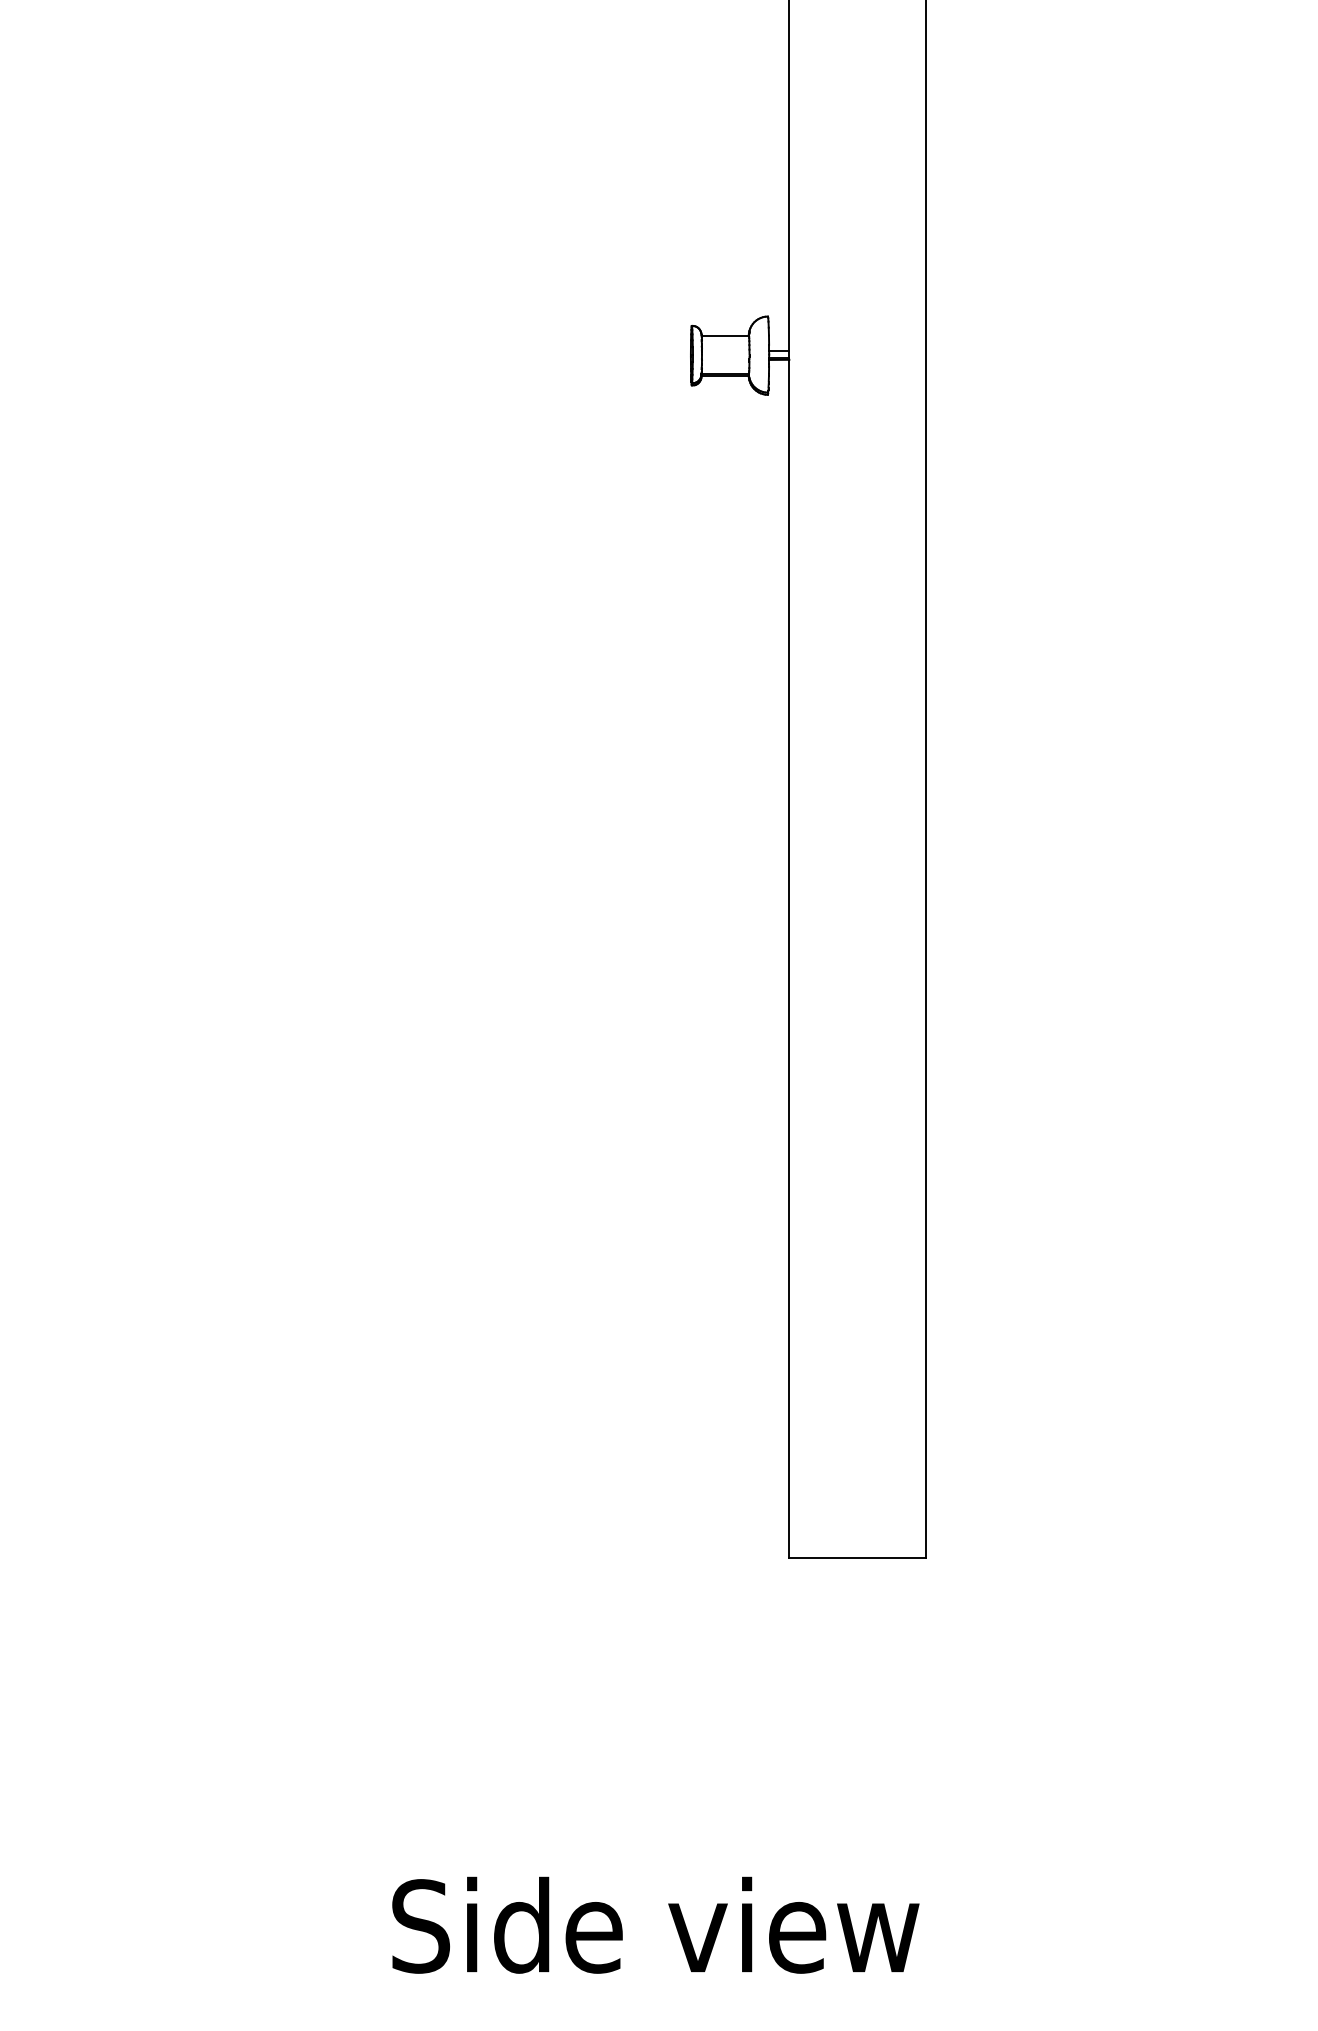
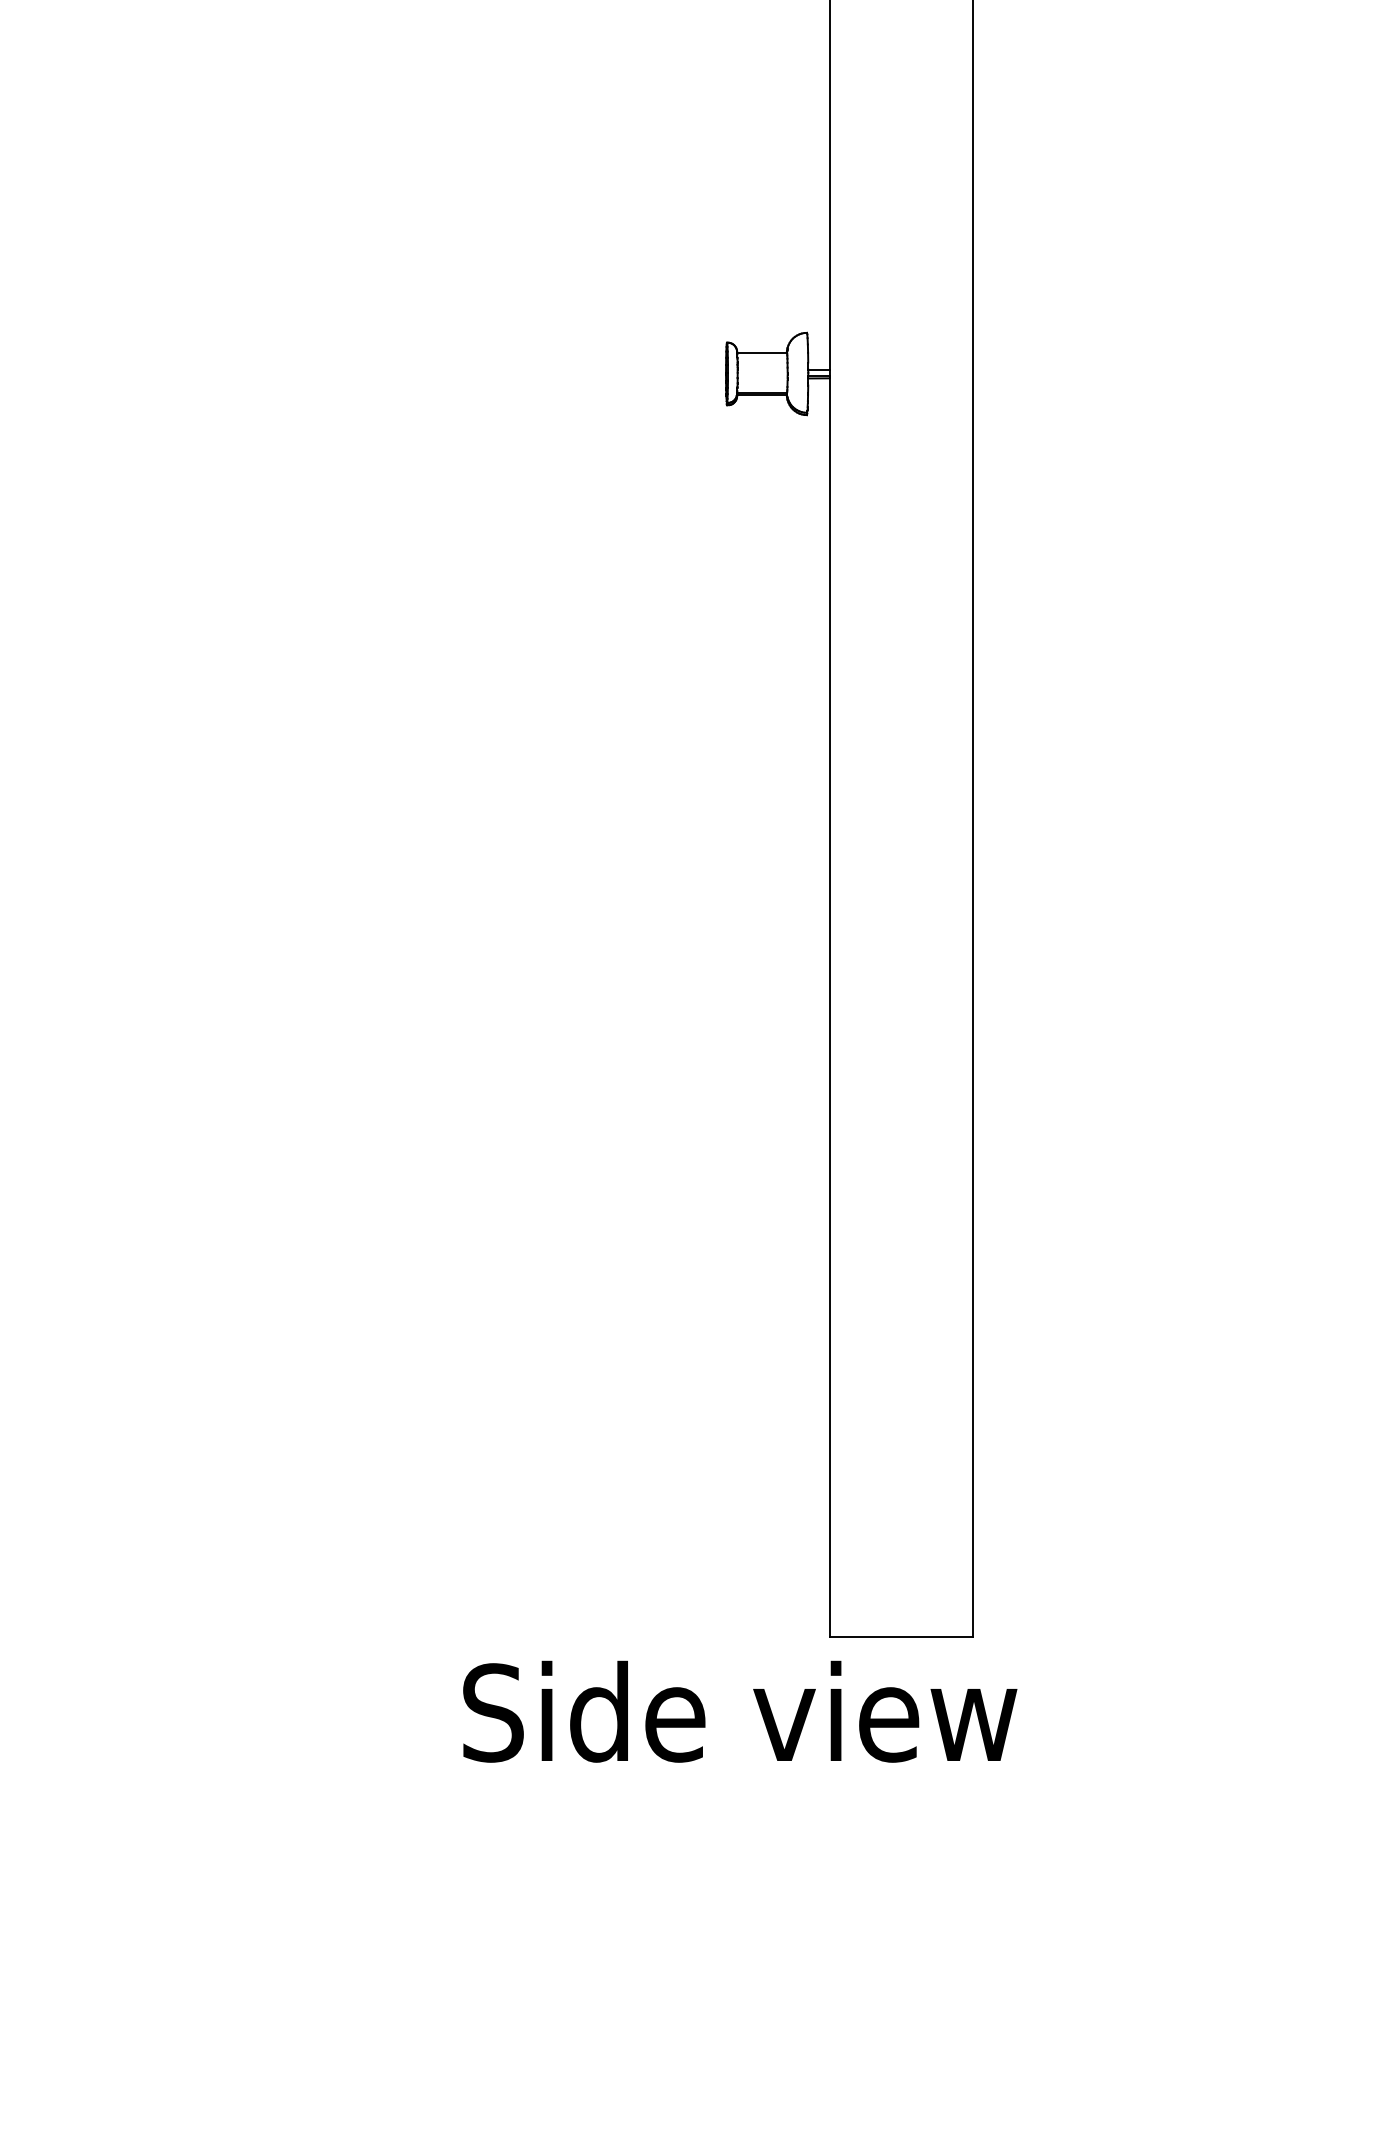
text: (656, 1925) -> (740, 1711), moved

